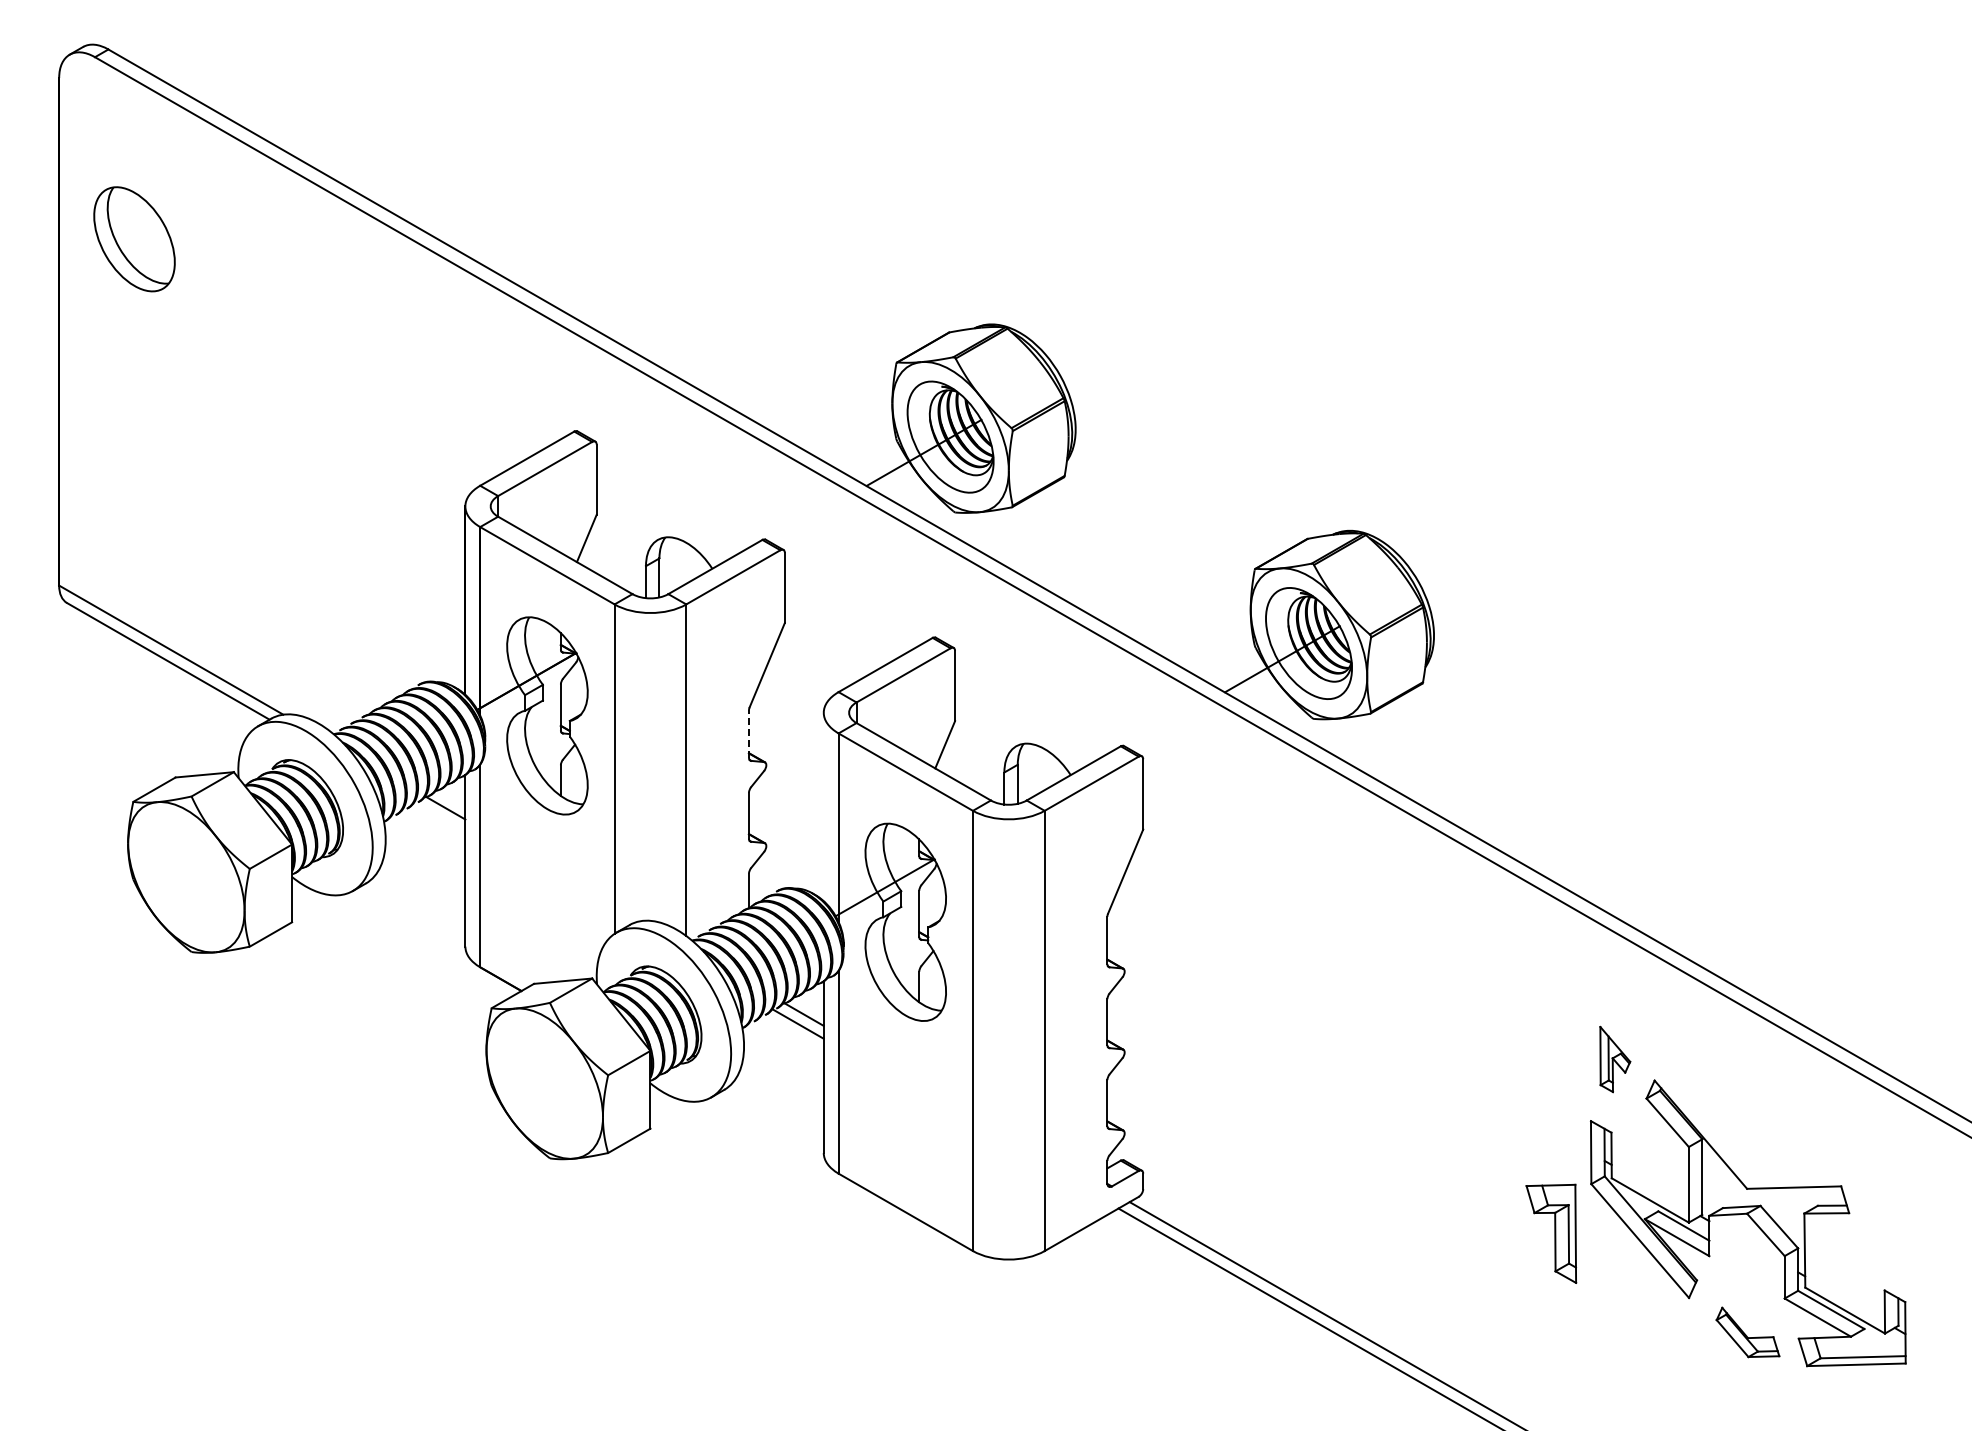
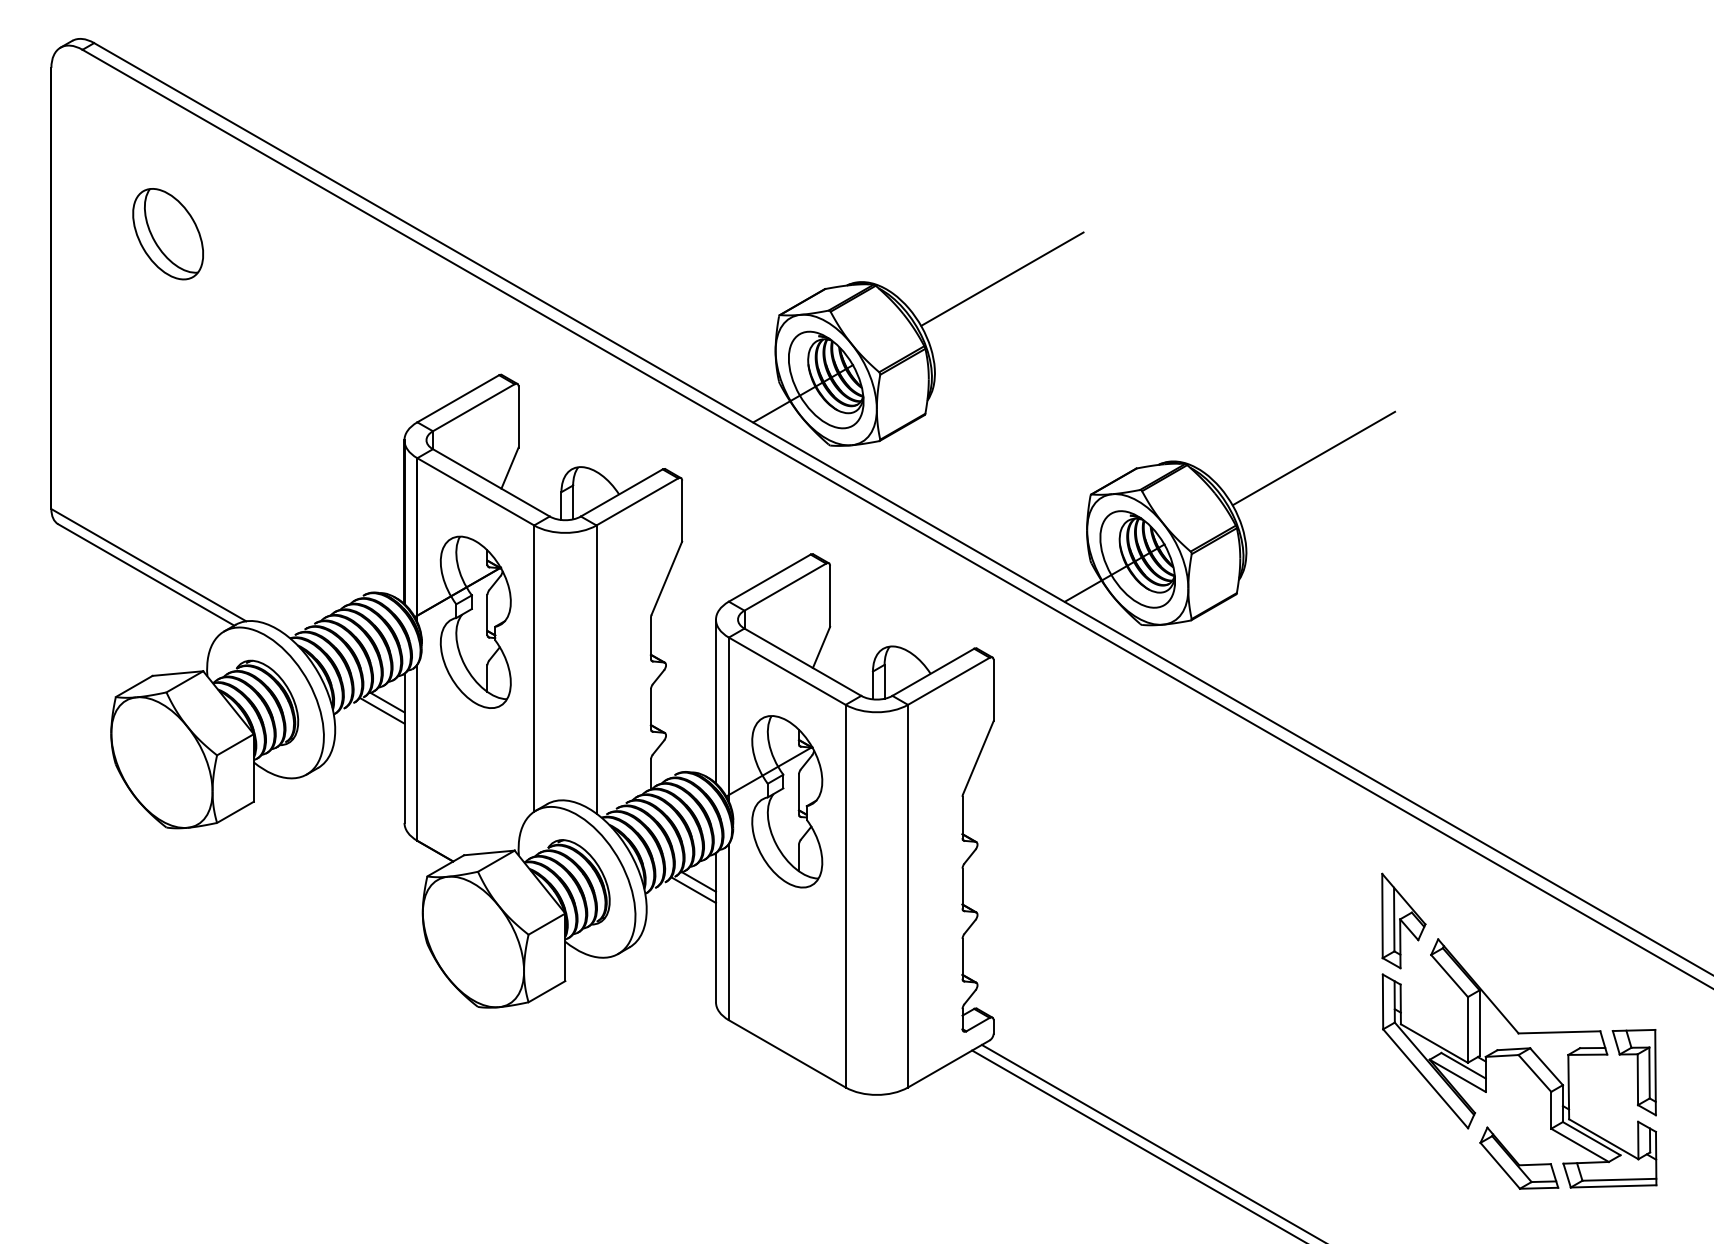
part: (134, 239) -> (168, 234), moved
line: (1153, 320) -> (1002, 278), added
line: (1511, 527) -> (1313, 458), added
line: (749, 734) -> (651, 638), dashed -> solid
line: (823, 806) -> (715, 701), added
line: (440, 817) -> (382, 710), added
part: (1615, 1059) -> (1404, 921), size x1.67
part: (1551, 1233) -> (1634, 1072), moved
part: (1747, 1332) -> (1518, 1158), size x1.43

